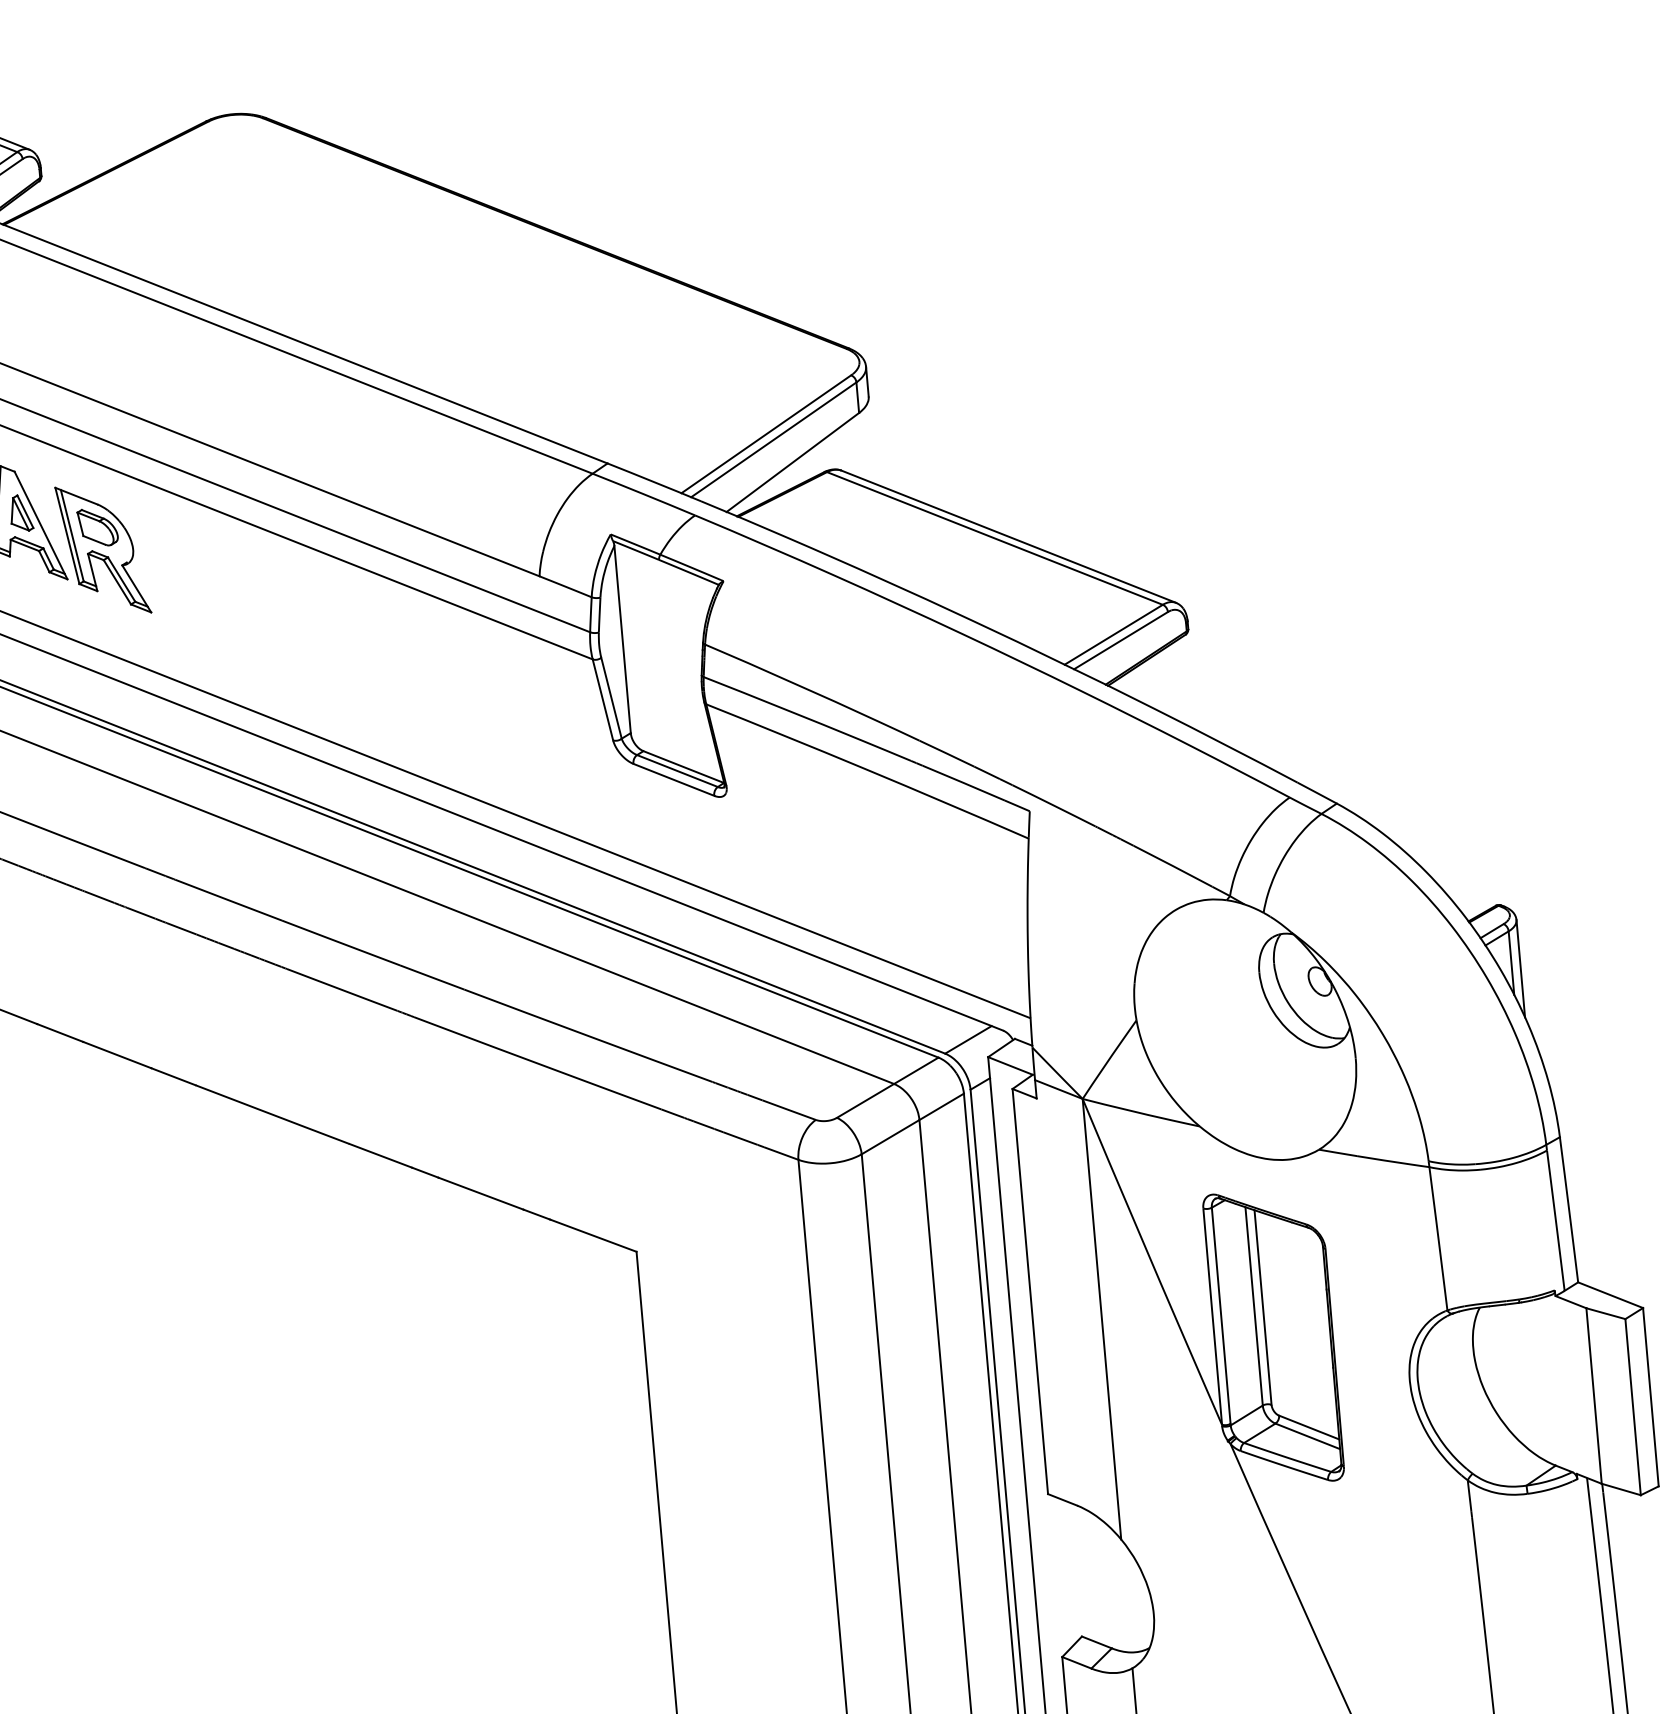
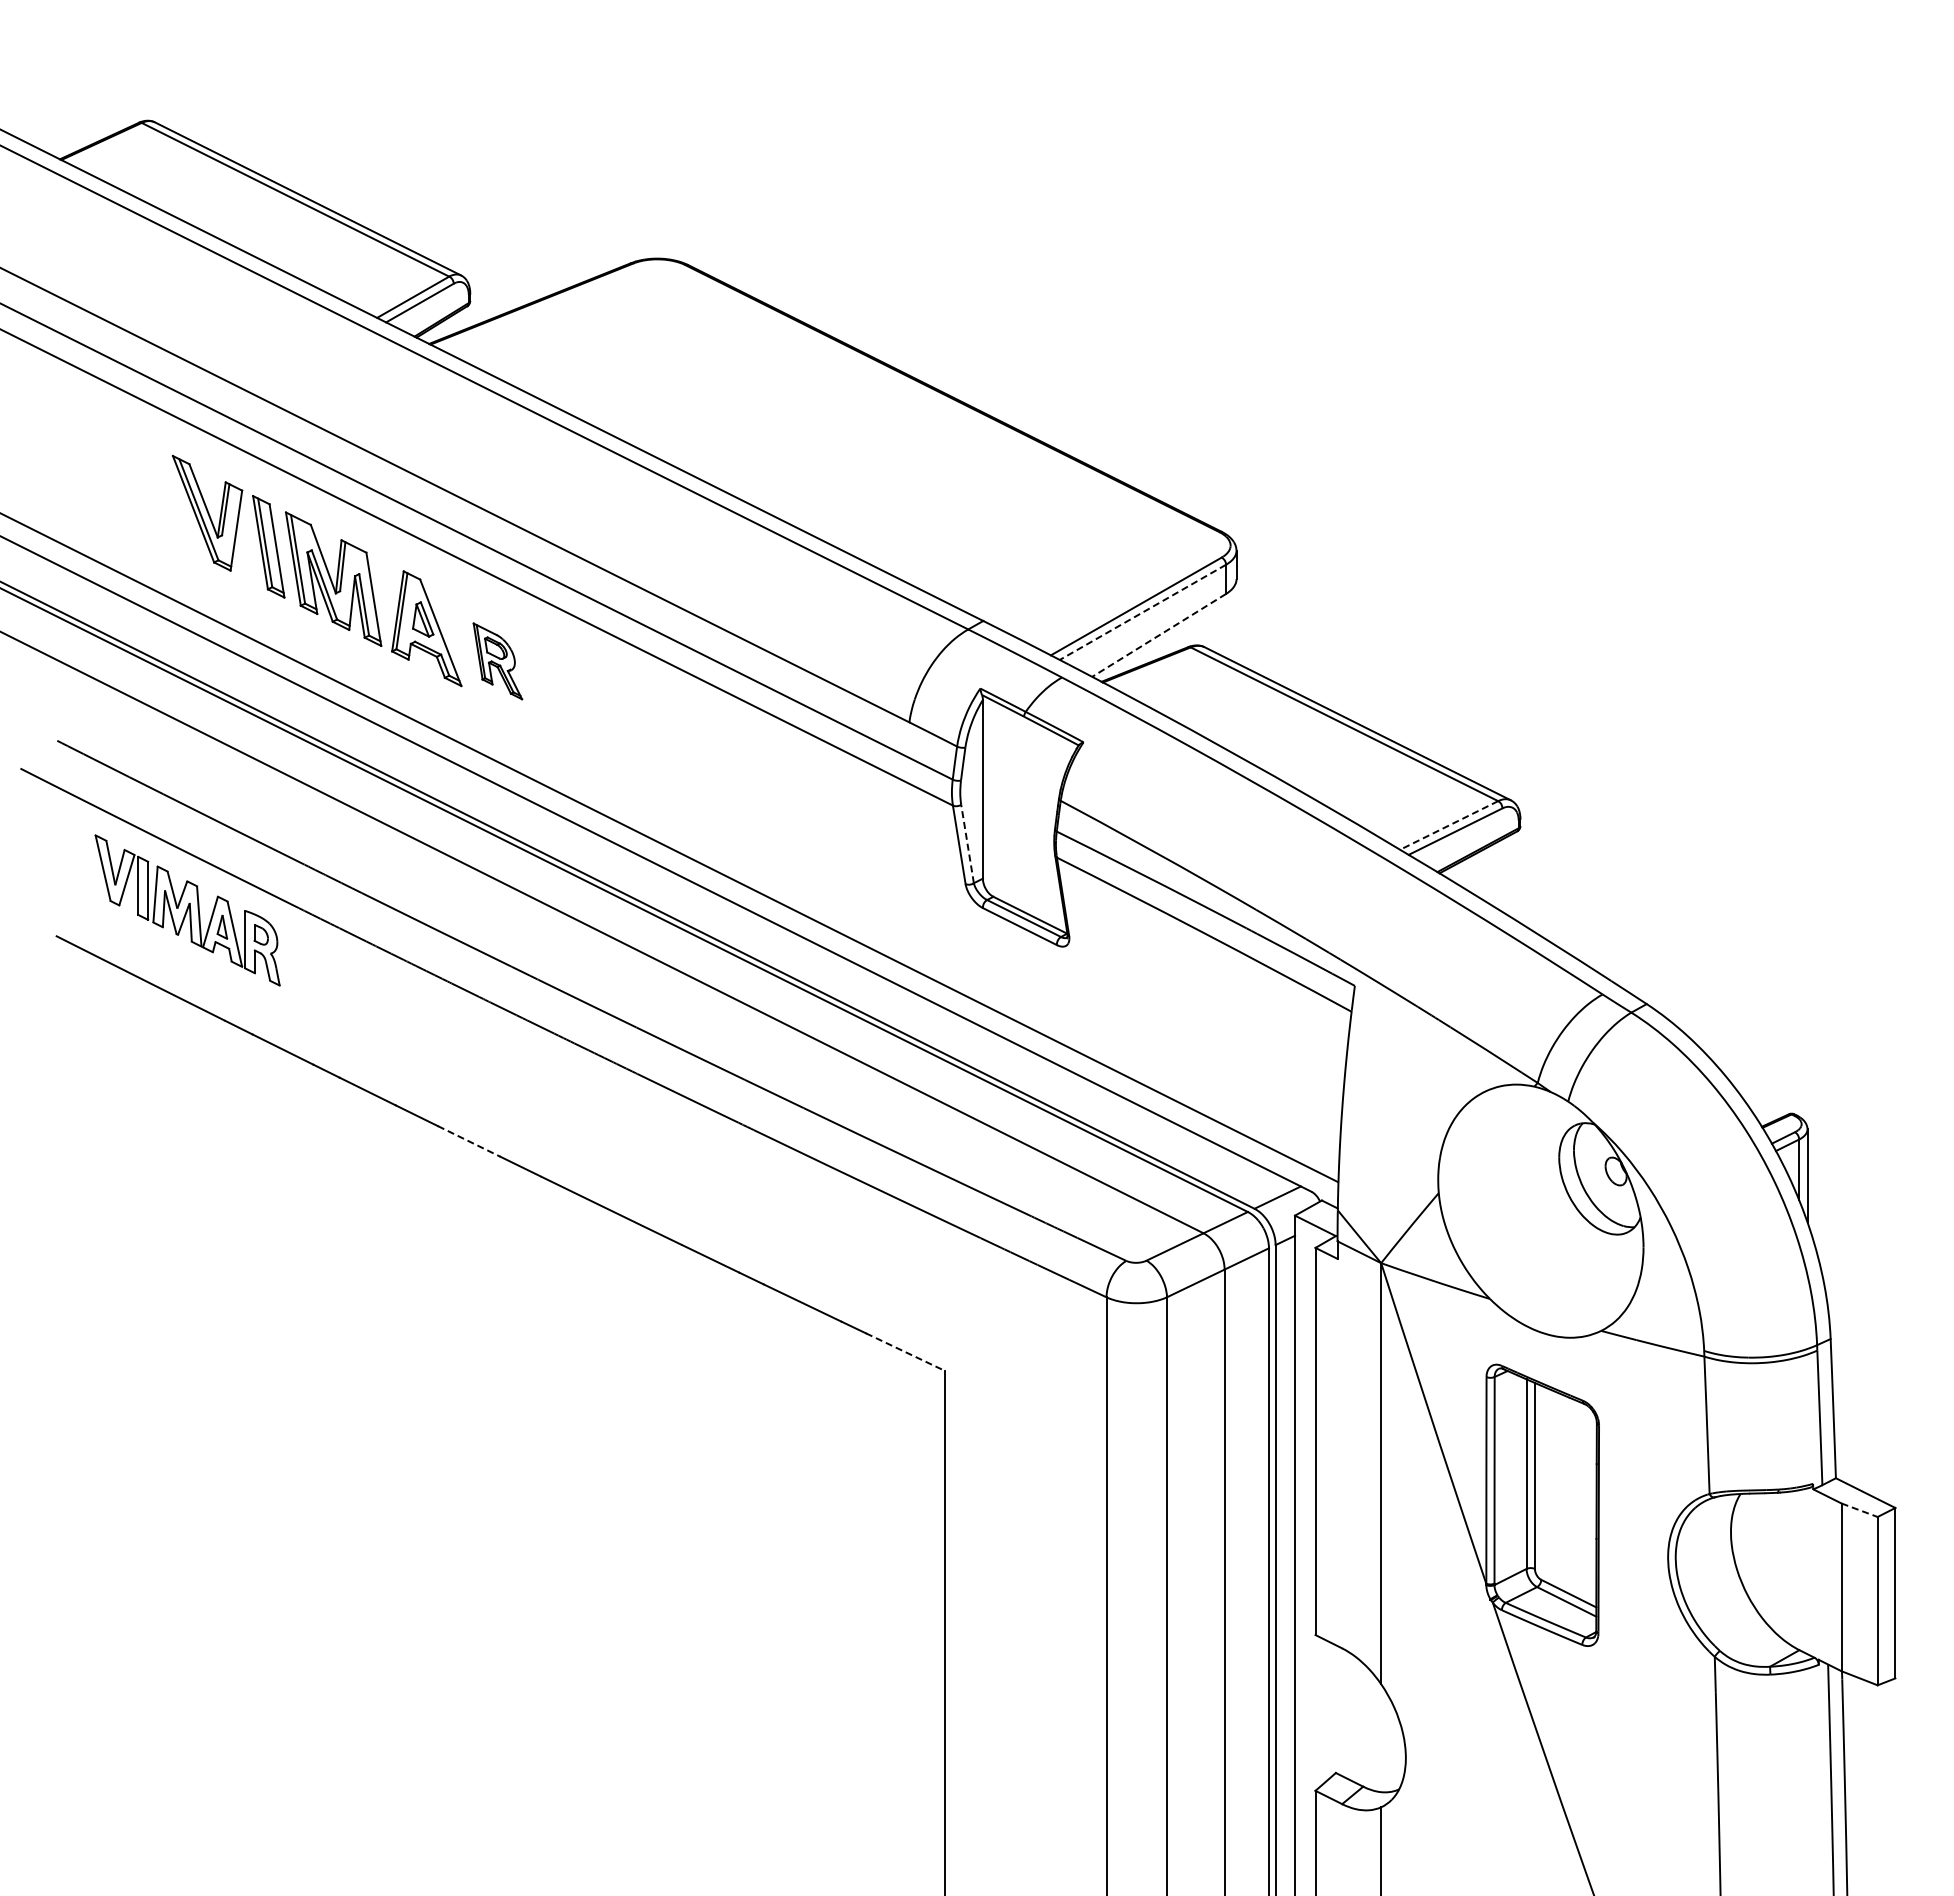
line: (773, 440) -> (1142, 612), solid -> dashed
line: (793, 462) -> (1159, 635), solid -> dashed
part: (103, 550) -> (497, 661), size x0.6
line: (1114, 634) -> (1449, 825), solid -> dashed
line: (611, 697) -> (967, 843), solid -> dashed
line: (117, 1055) -> (469, 1141), solid -> dashed
line: (593, 1235) -> (905, 1352), solid -> dashed
line: (1606, 1313) -> (1860, 1510), solid -> dashed

